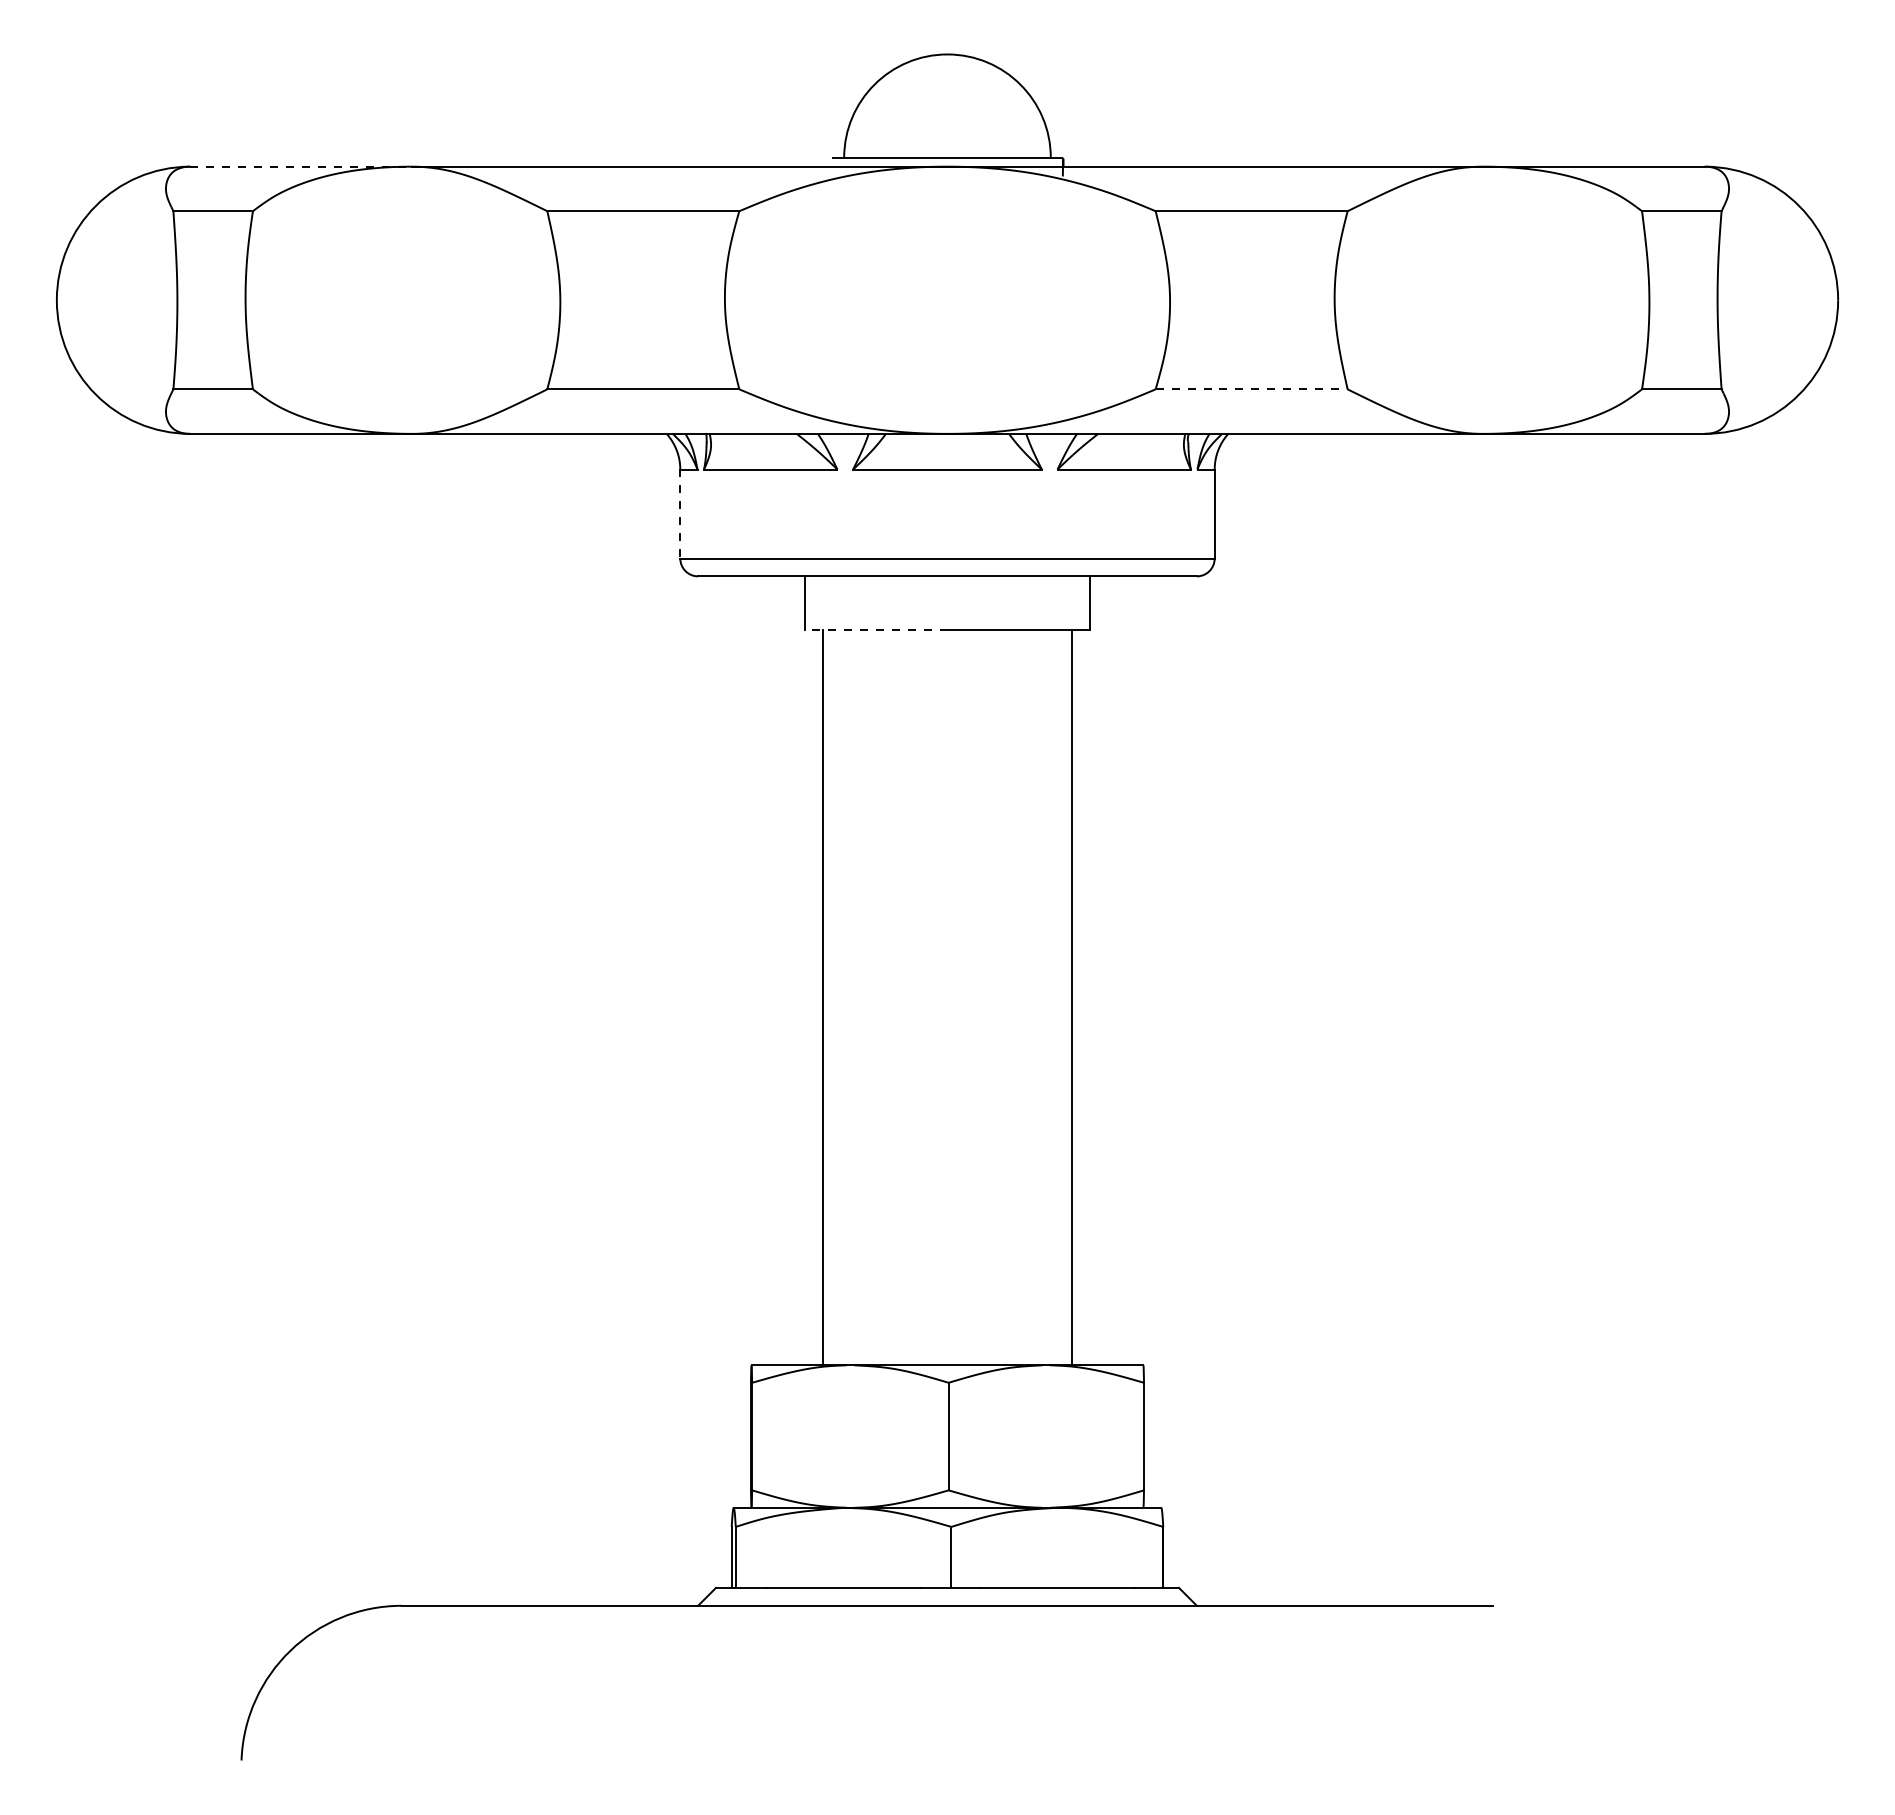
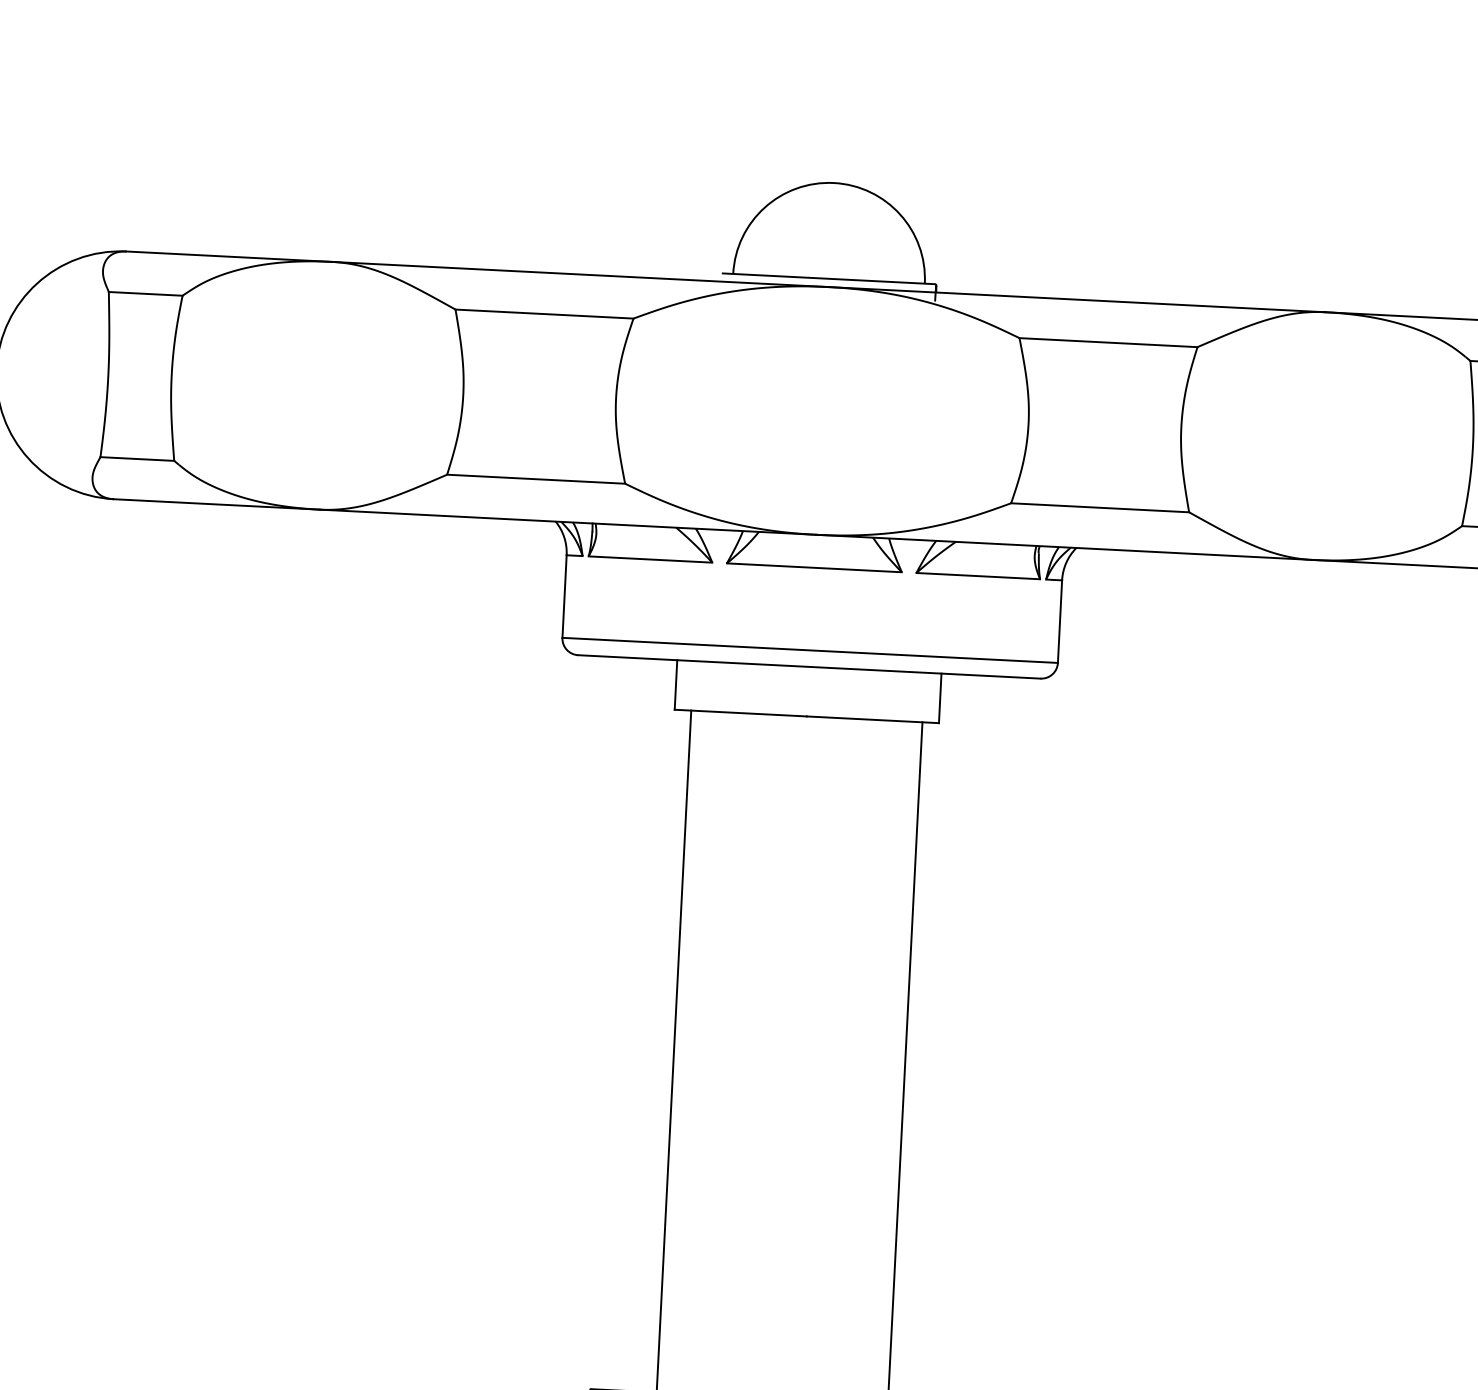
line: (301, 166) -> (229, 256), dashed -> solid
line: (1251, 389) -> (1099, 507), dashed -> solid
line: (680, 514) -> (564, 596), dashed -> solid
line: (875, 629) -> (740, 712), dashed -> solid

